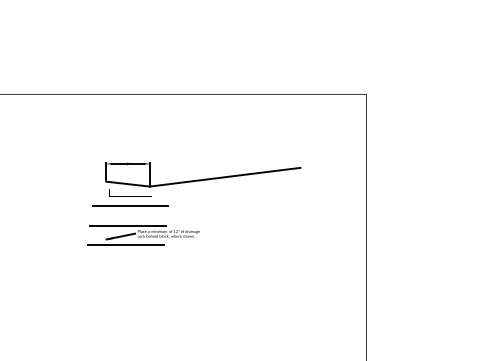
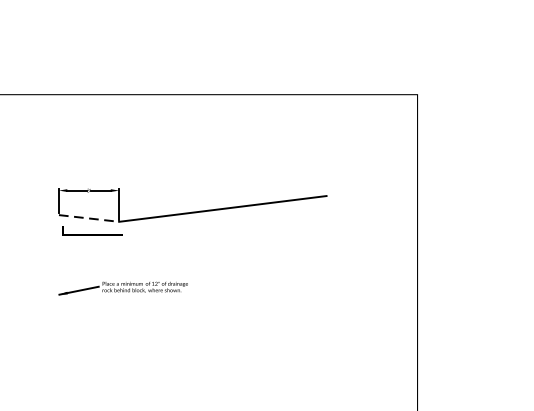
line: (128, 184) -> (89, 218), solid -> dashed
line: (130, 205) -> (92, 247), removed
line: (127, 225) -> (88, 275), removed
line: (125, 245) -> (85, 303), removed

